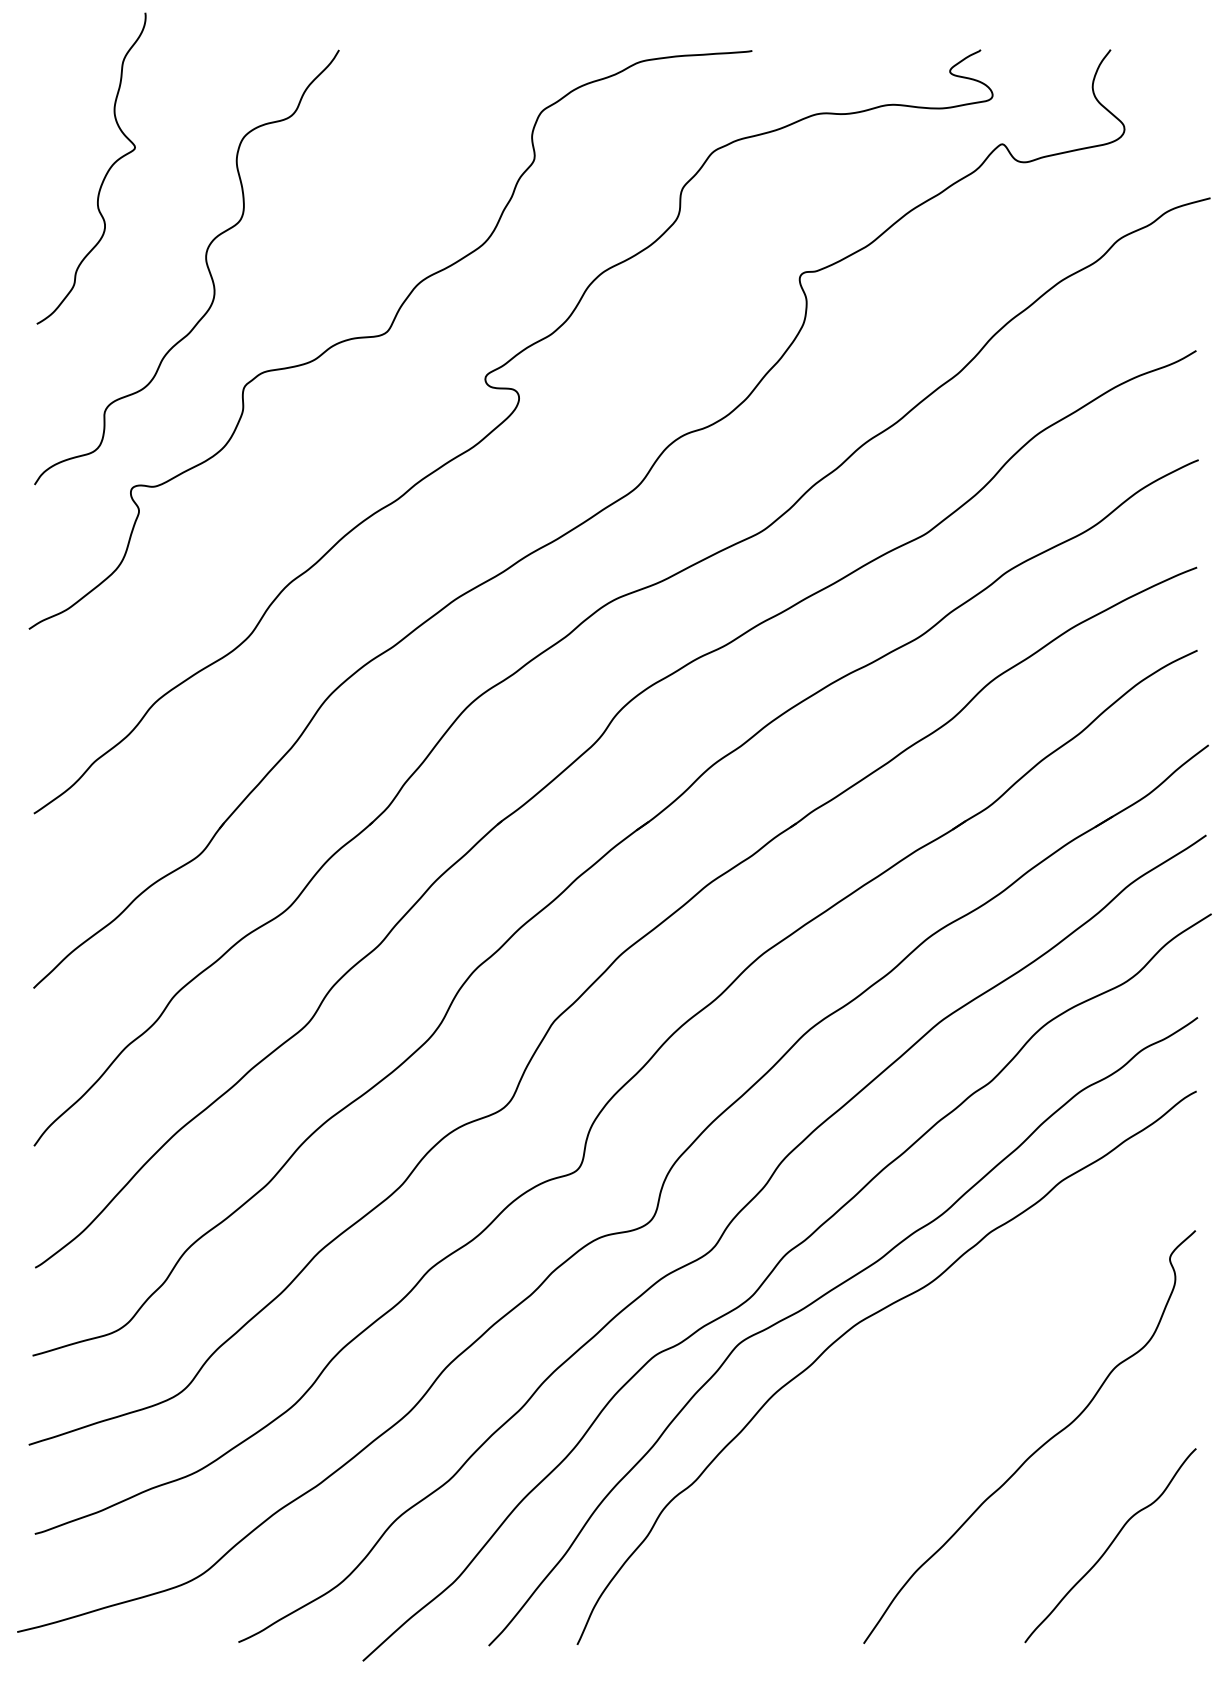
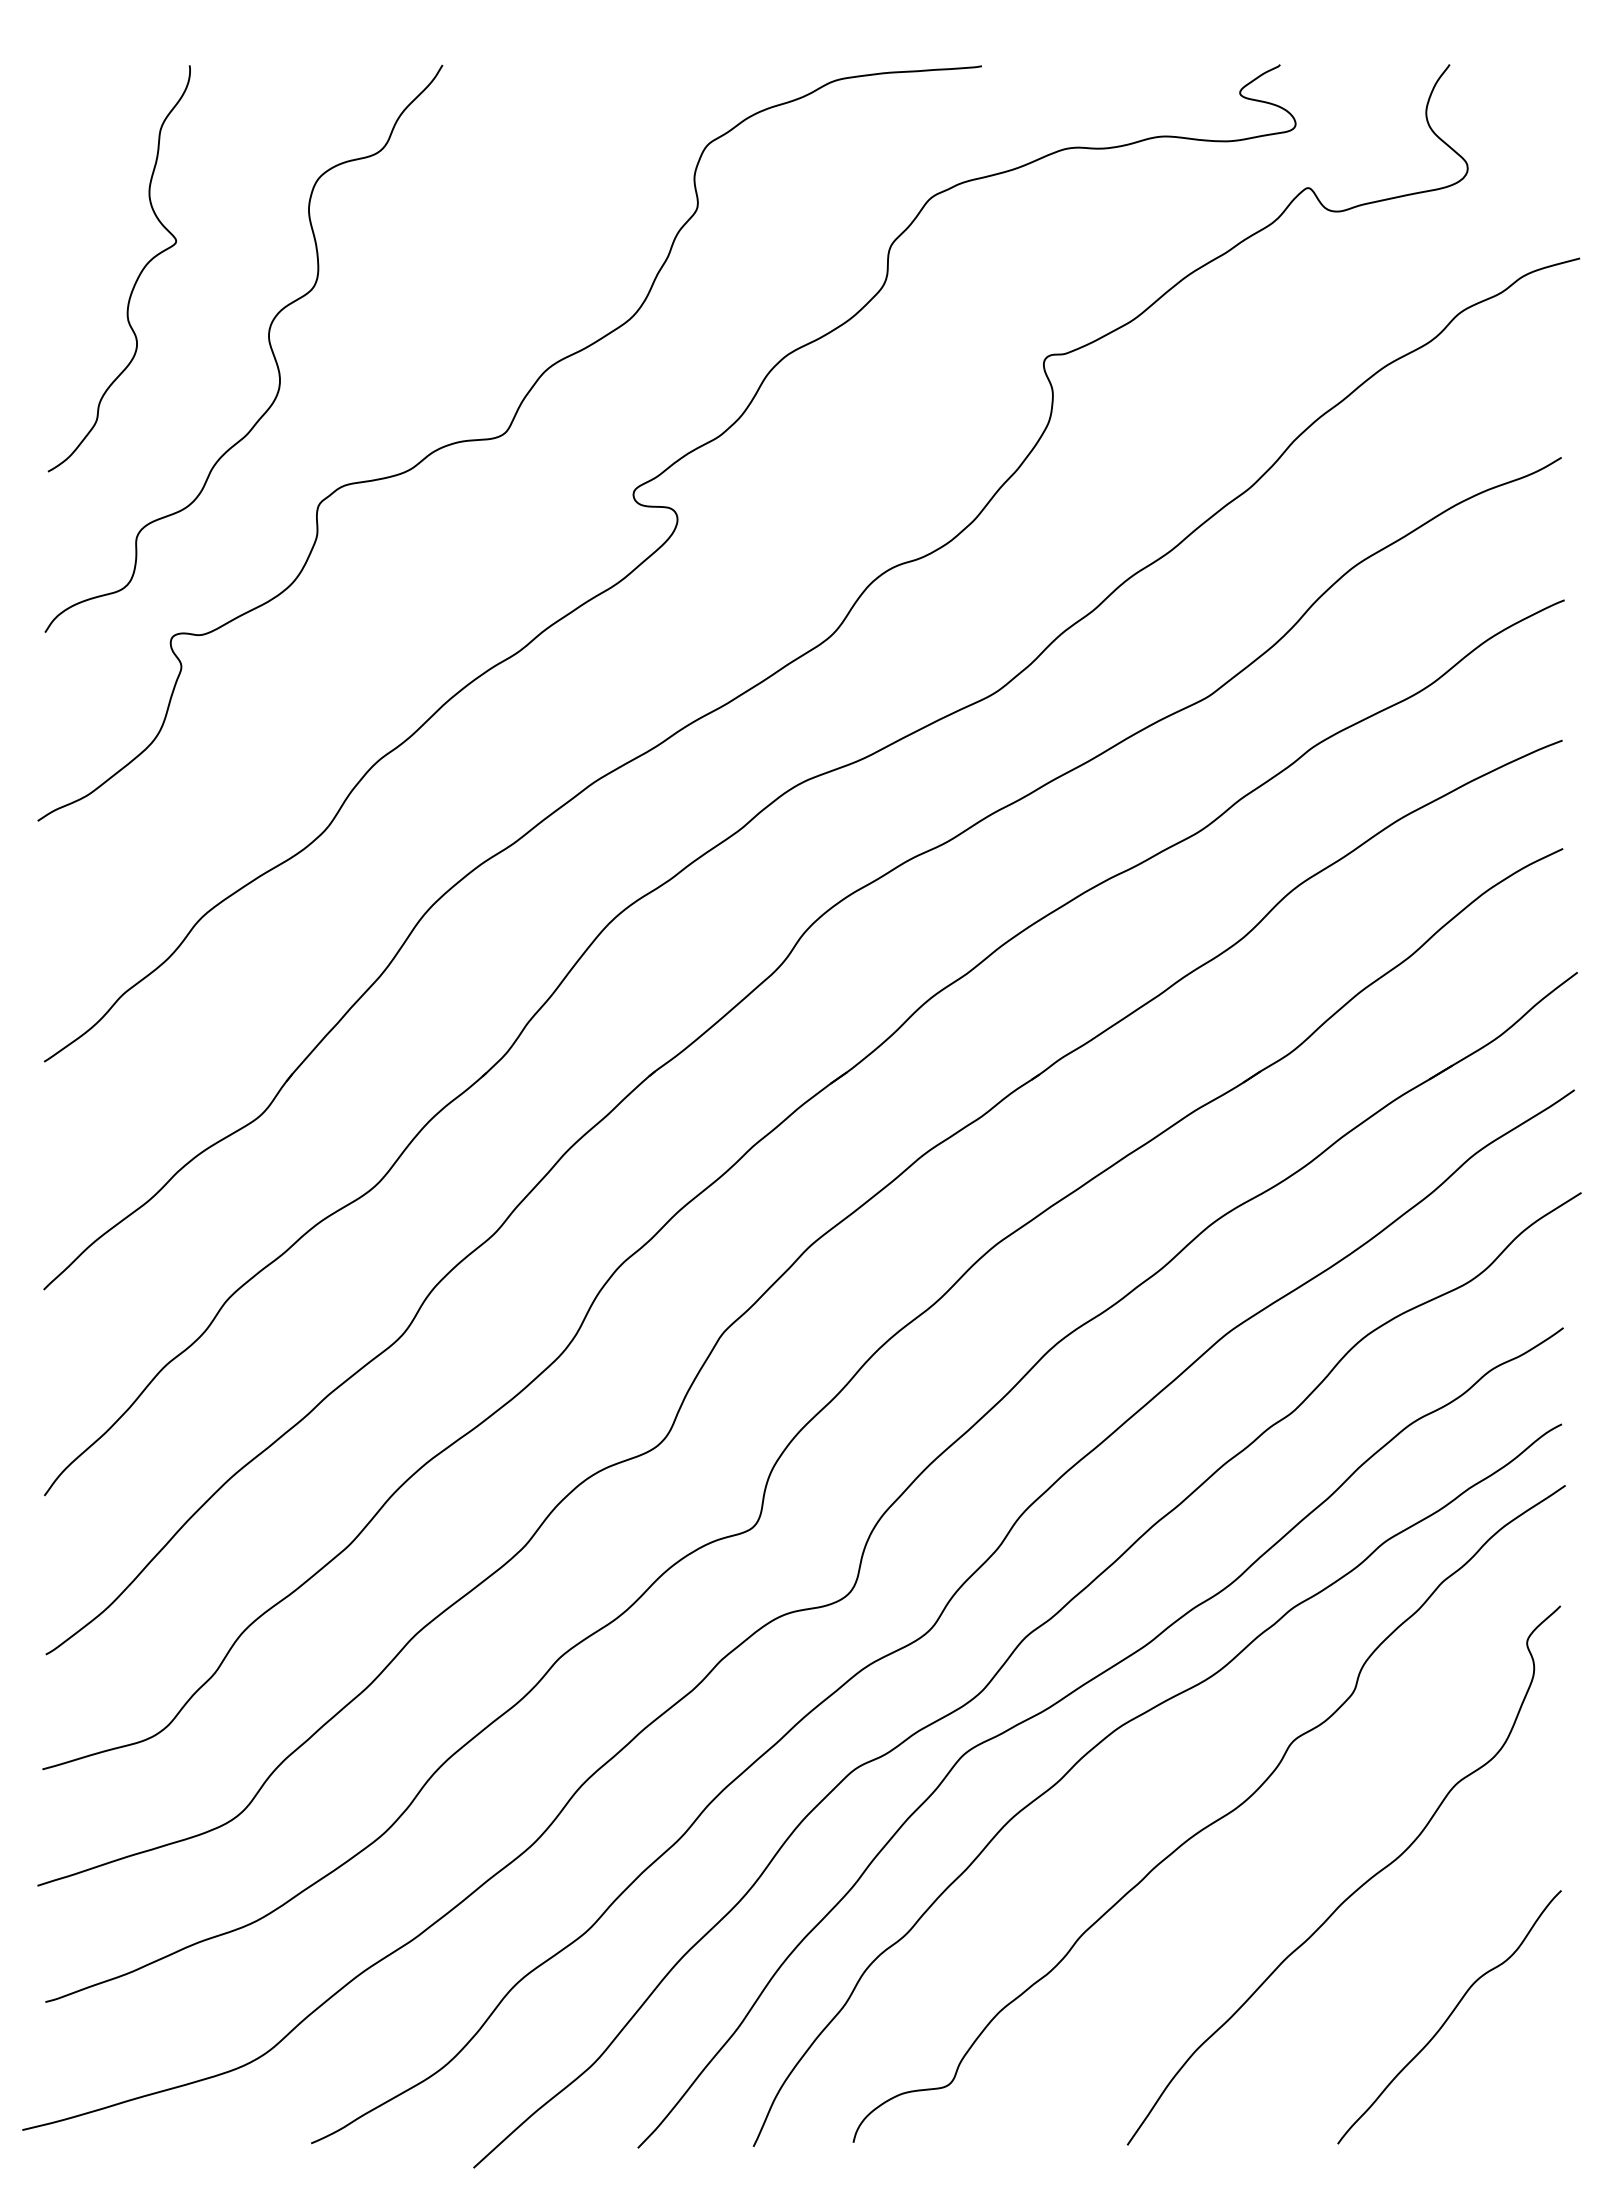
curve: (104, 176) -> (136, 278), moved
curve: (929, 1395) -> (1213, 1821), added

